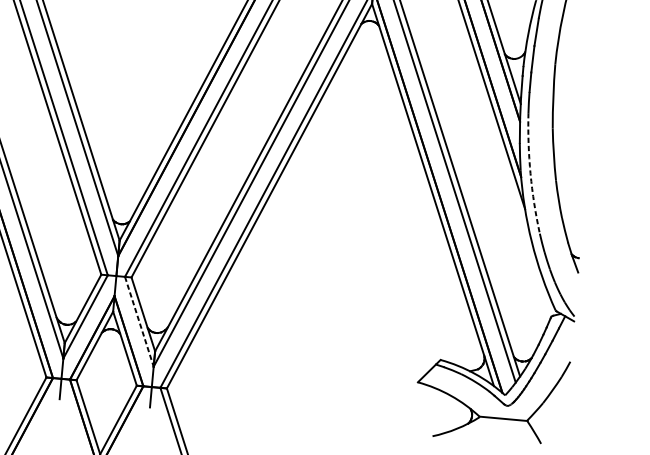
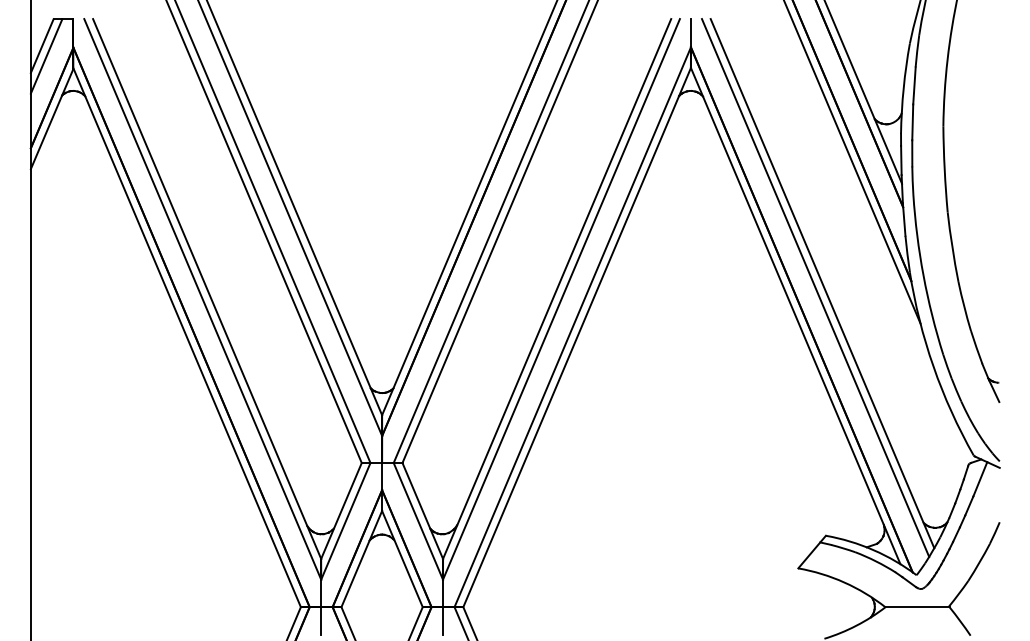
arc: (530, 173) -> (923, 275), dashed -> solid
line: (139, 321) -> (418, 521), dashed -> solid

